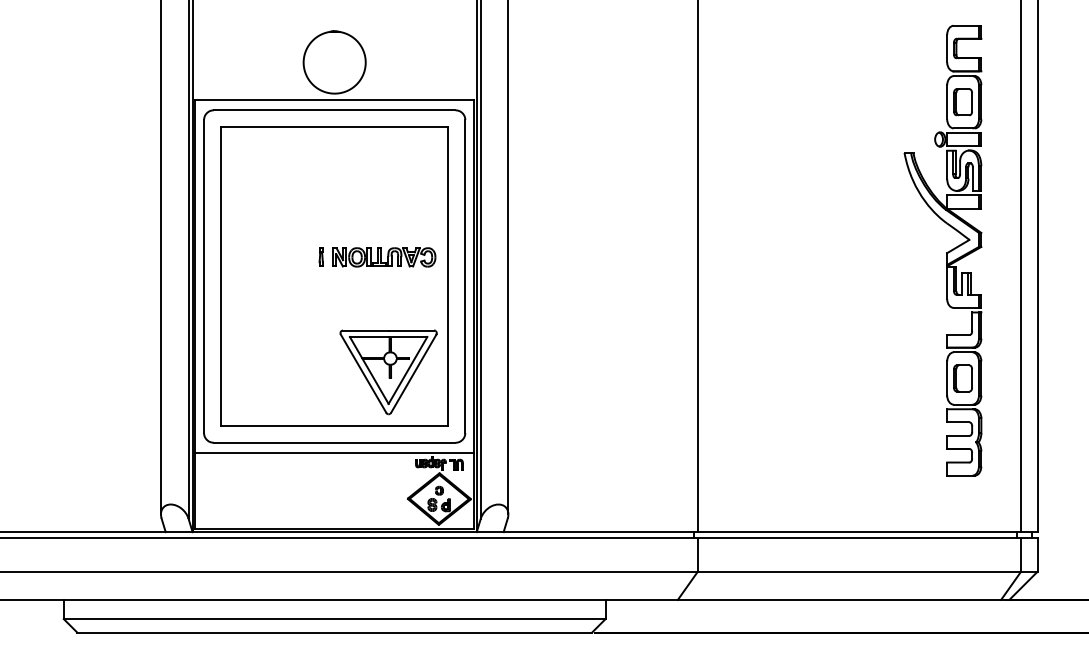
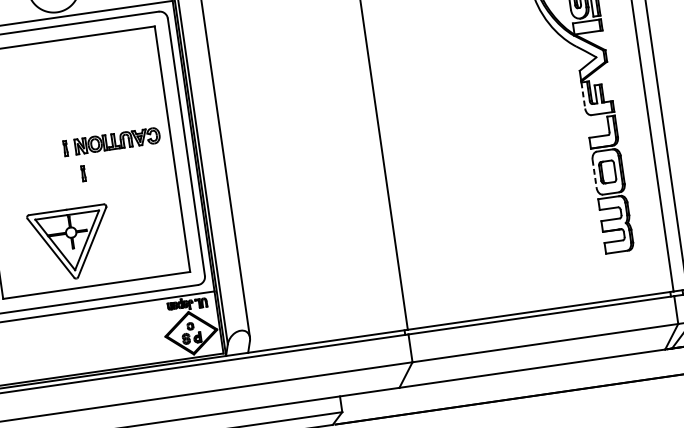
line: (947, 283) -> (583, 95), solid -> dashed
part: (337, 289) -> (82, 172), added
part: (388, 372) -> (71, 244), moved
line: (947, 378) -> (594, 173), solid -> dashed

